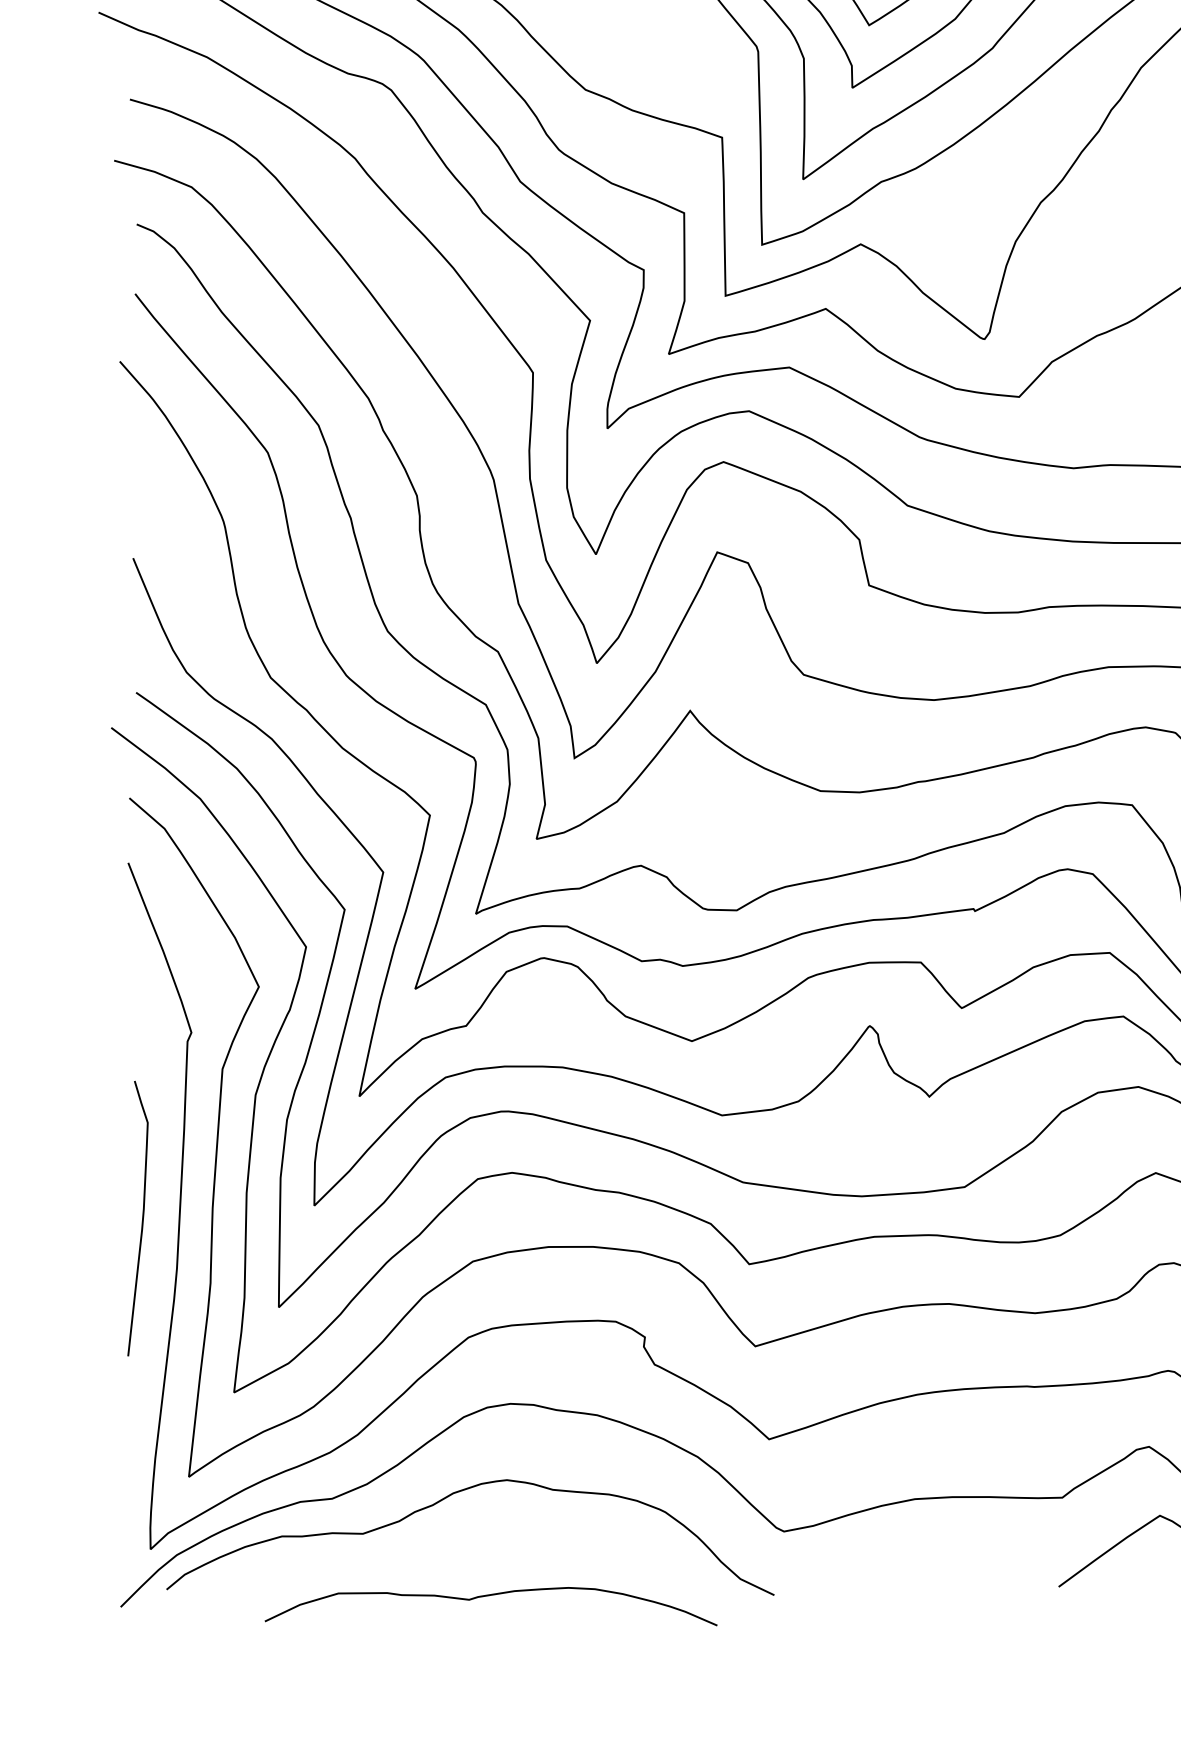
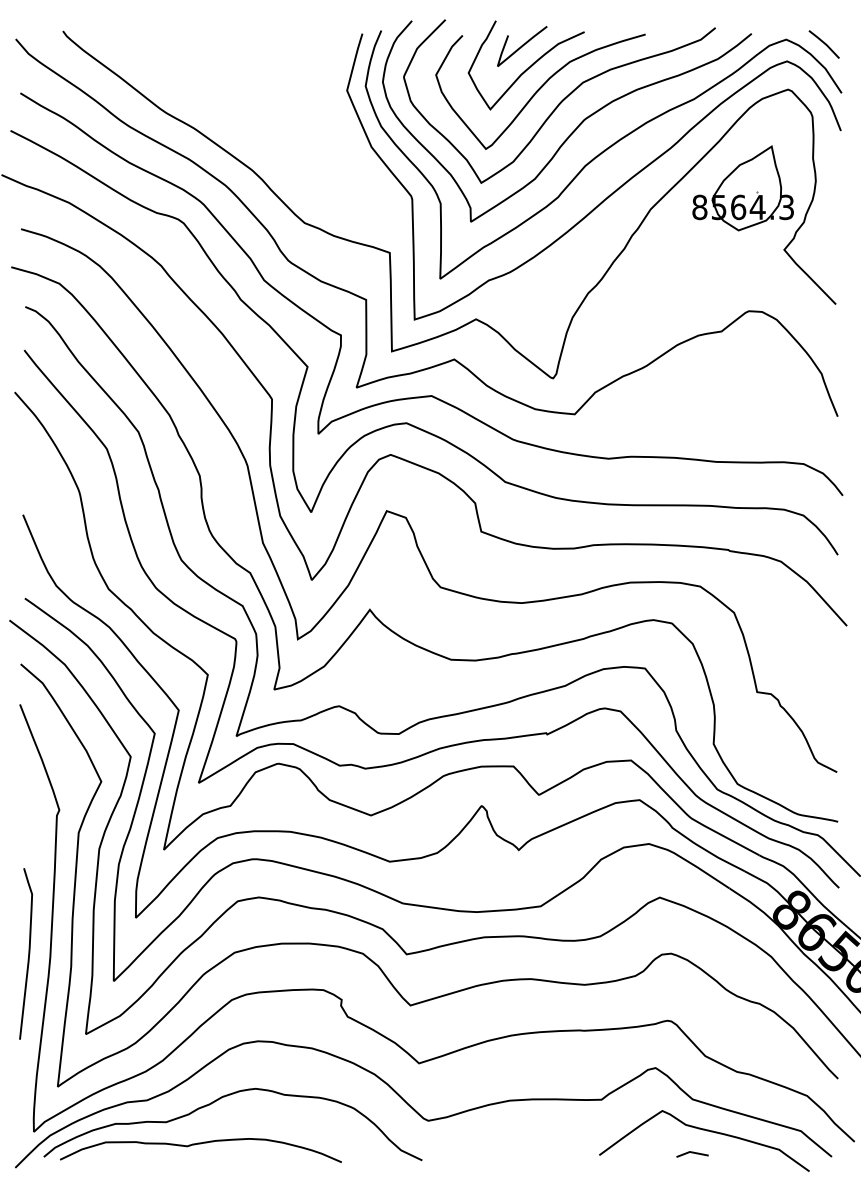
curve: (141, 1217) -> (28, 953), moved
curve: (490, 1596) -> (200, 1144), moved

